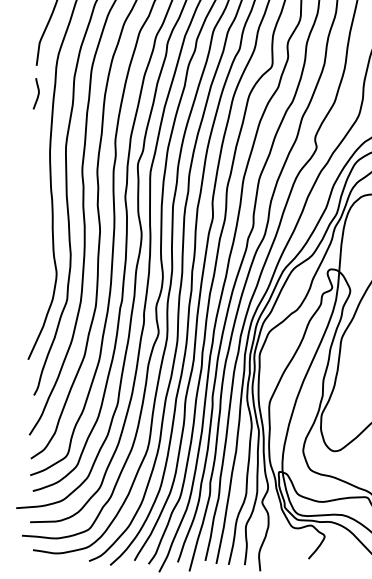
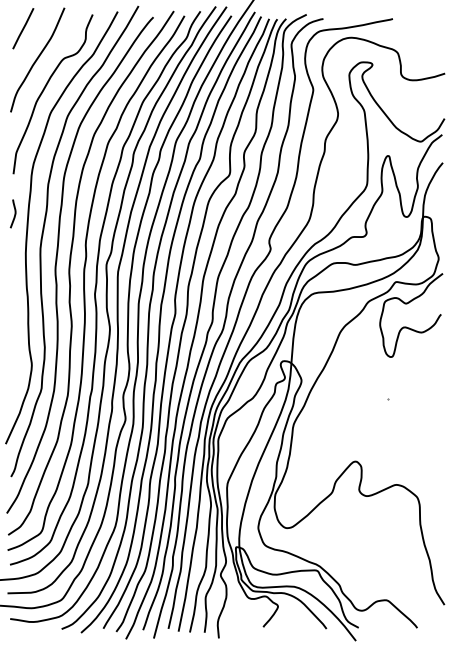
curve: (37, 93) -> (14, 213), moved

